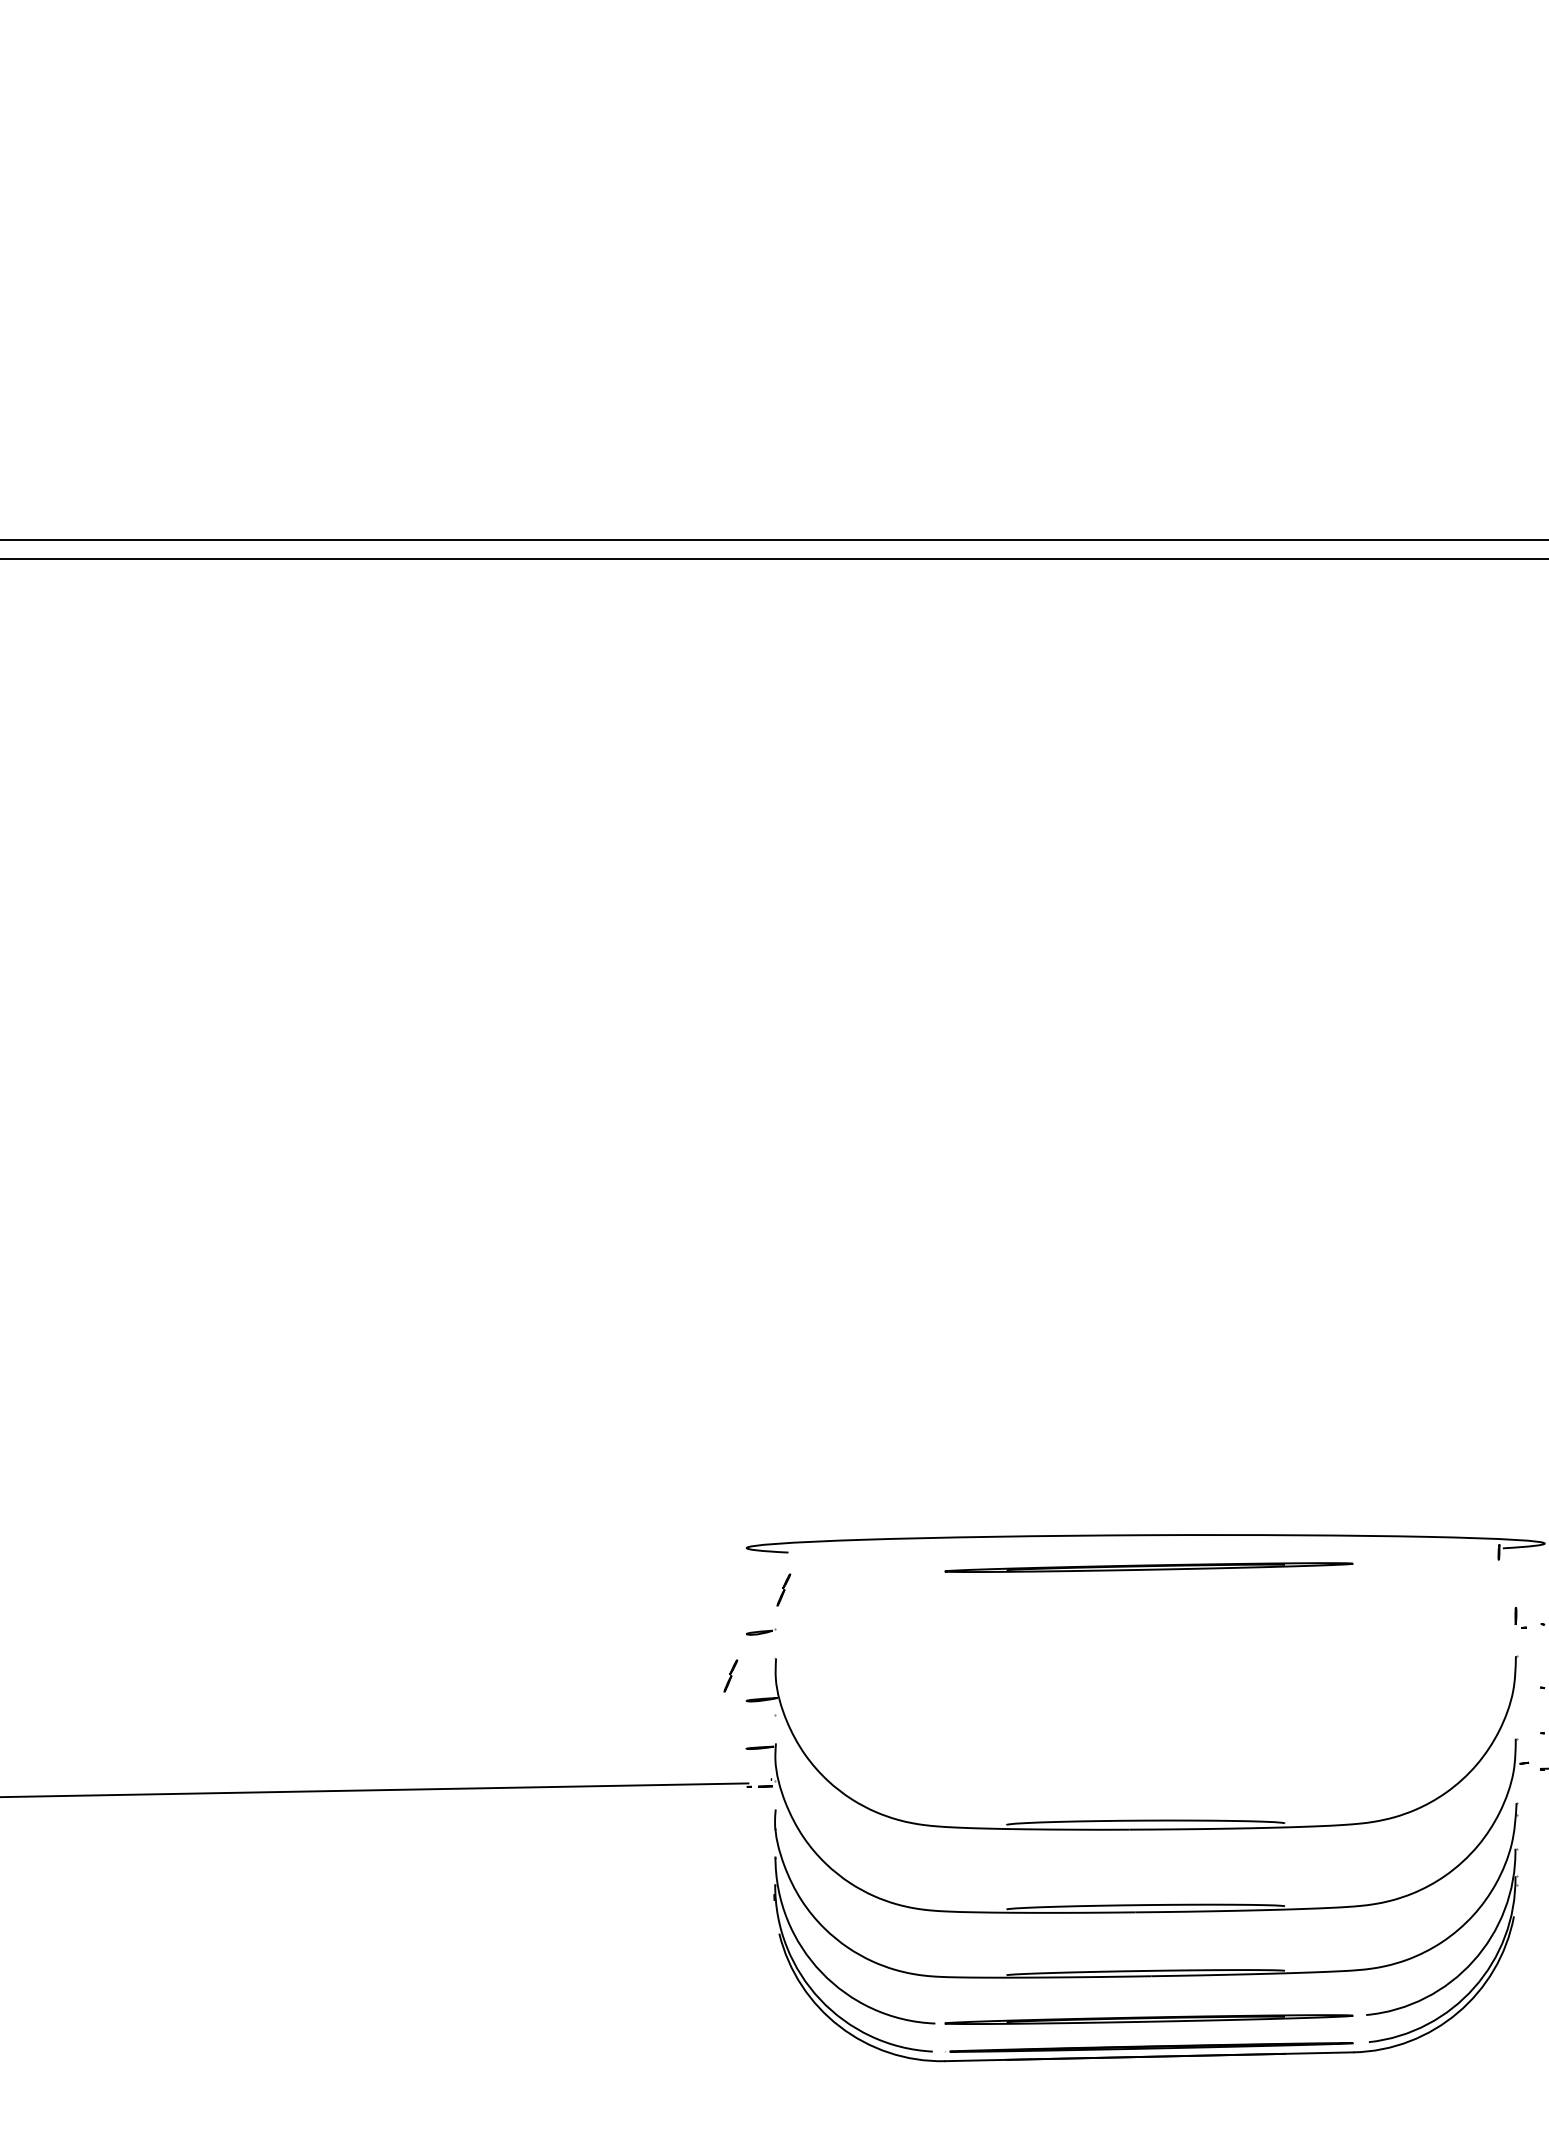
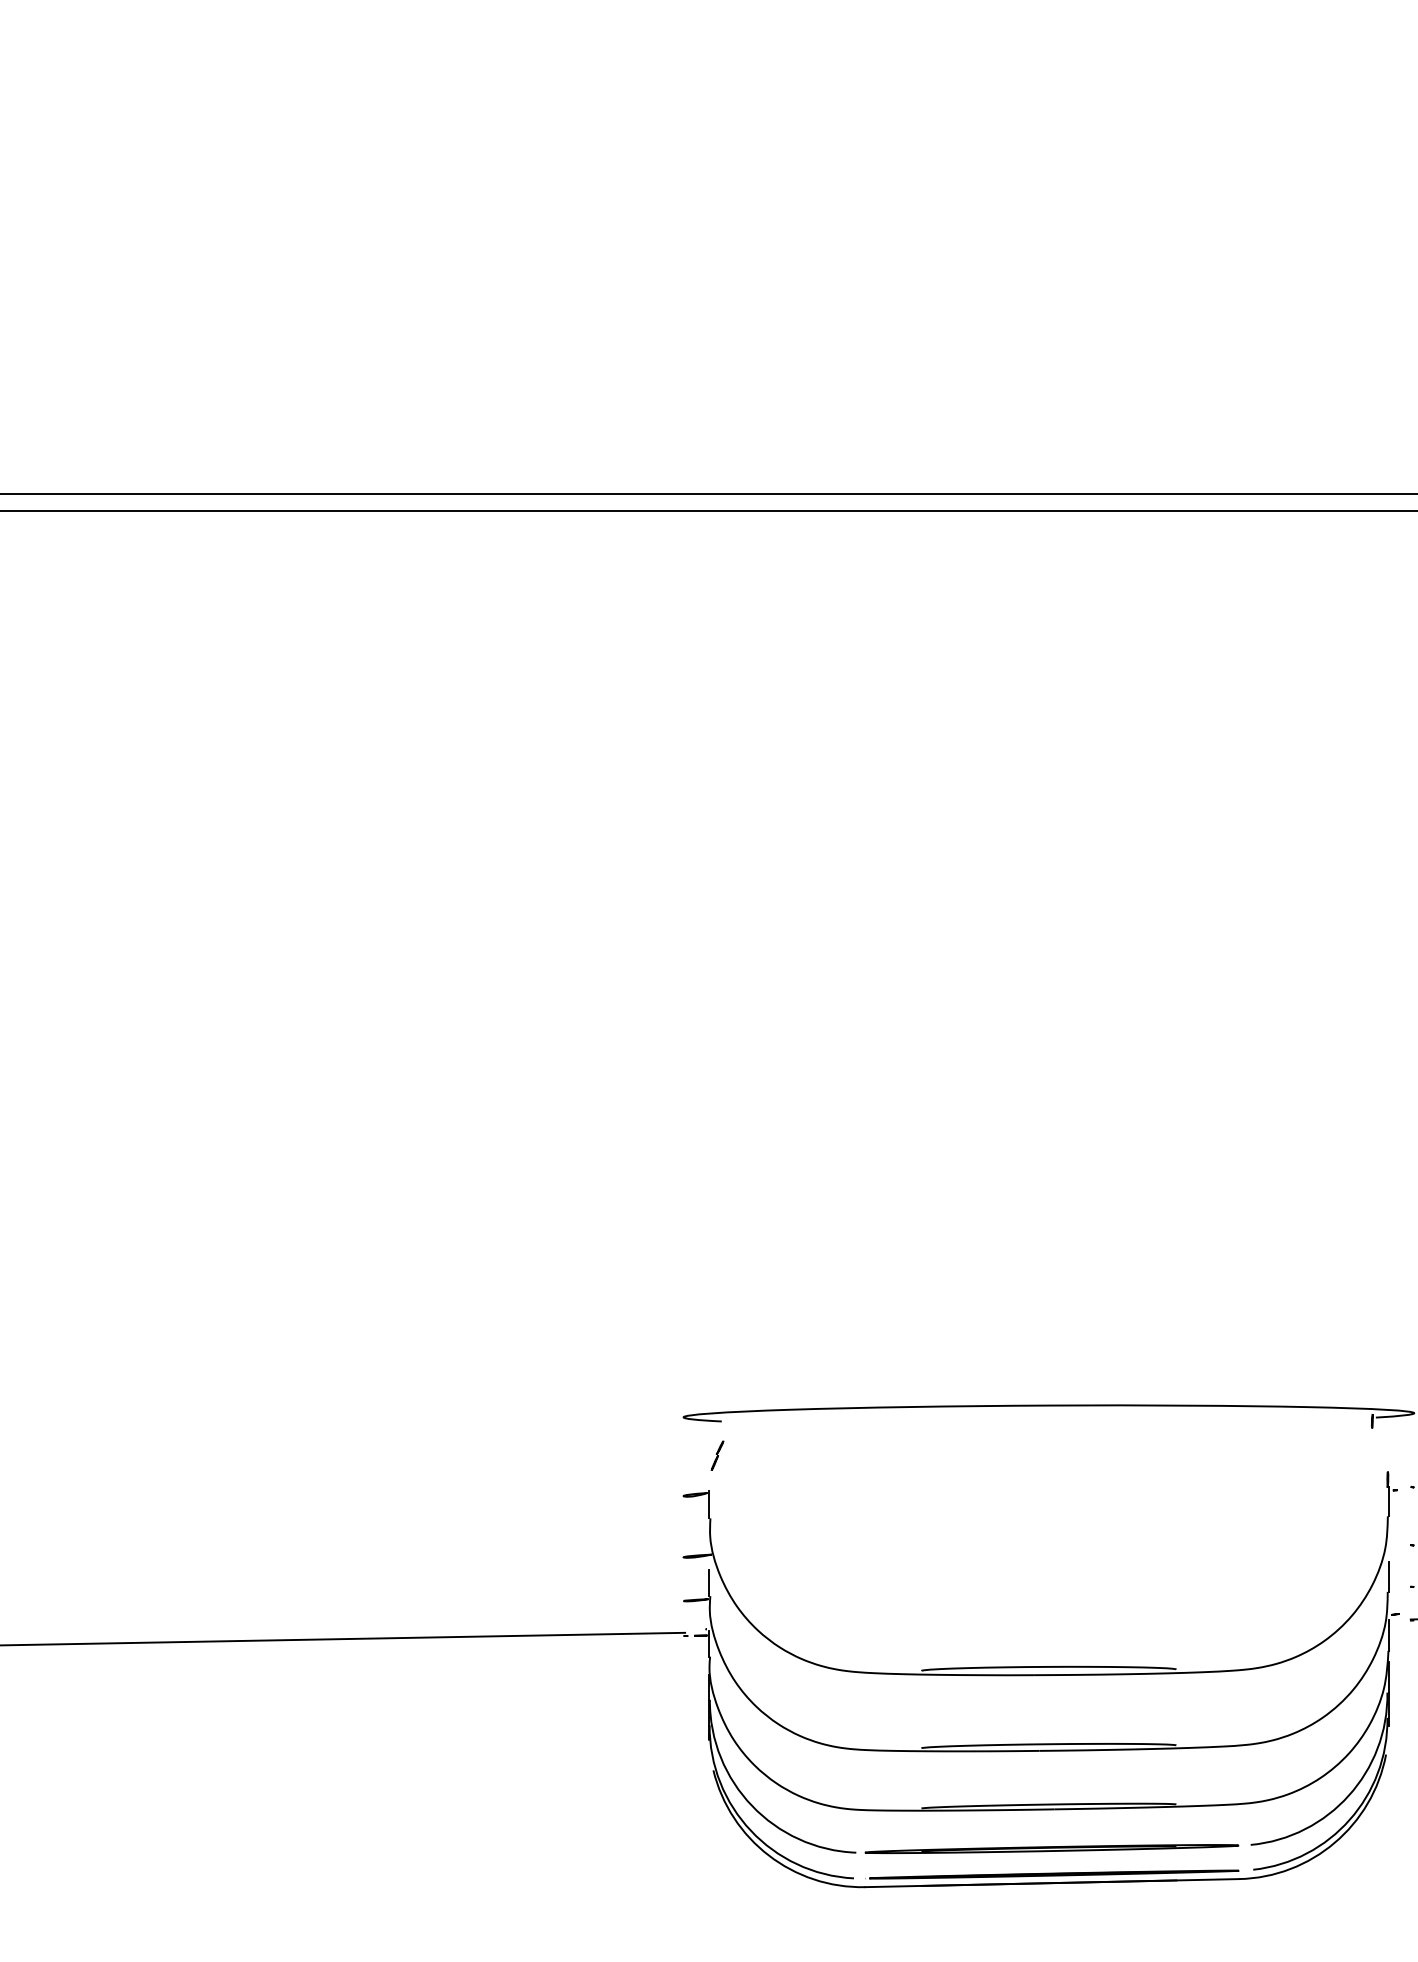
part: (1148, 1567) -> (1051, 1435), removed
line: (730, 1675) -> (668, 1534), removed

